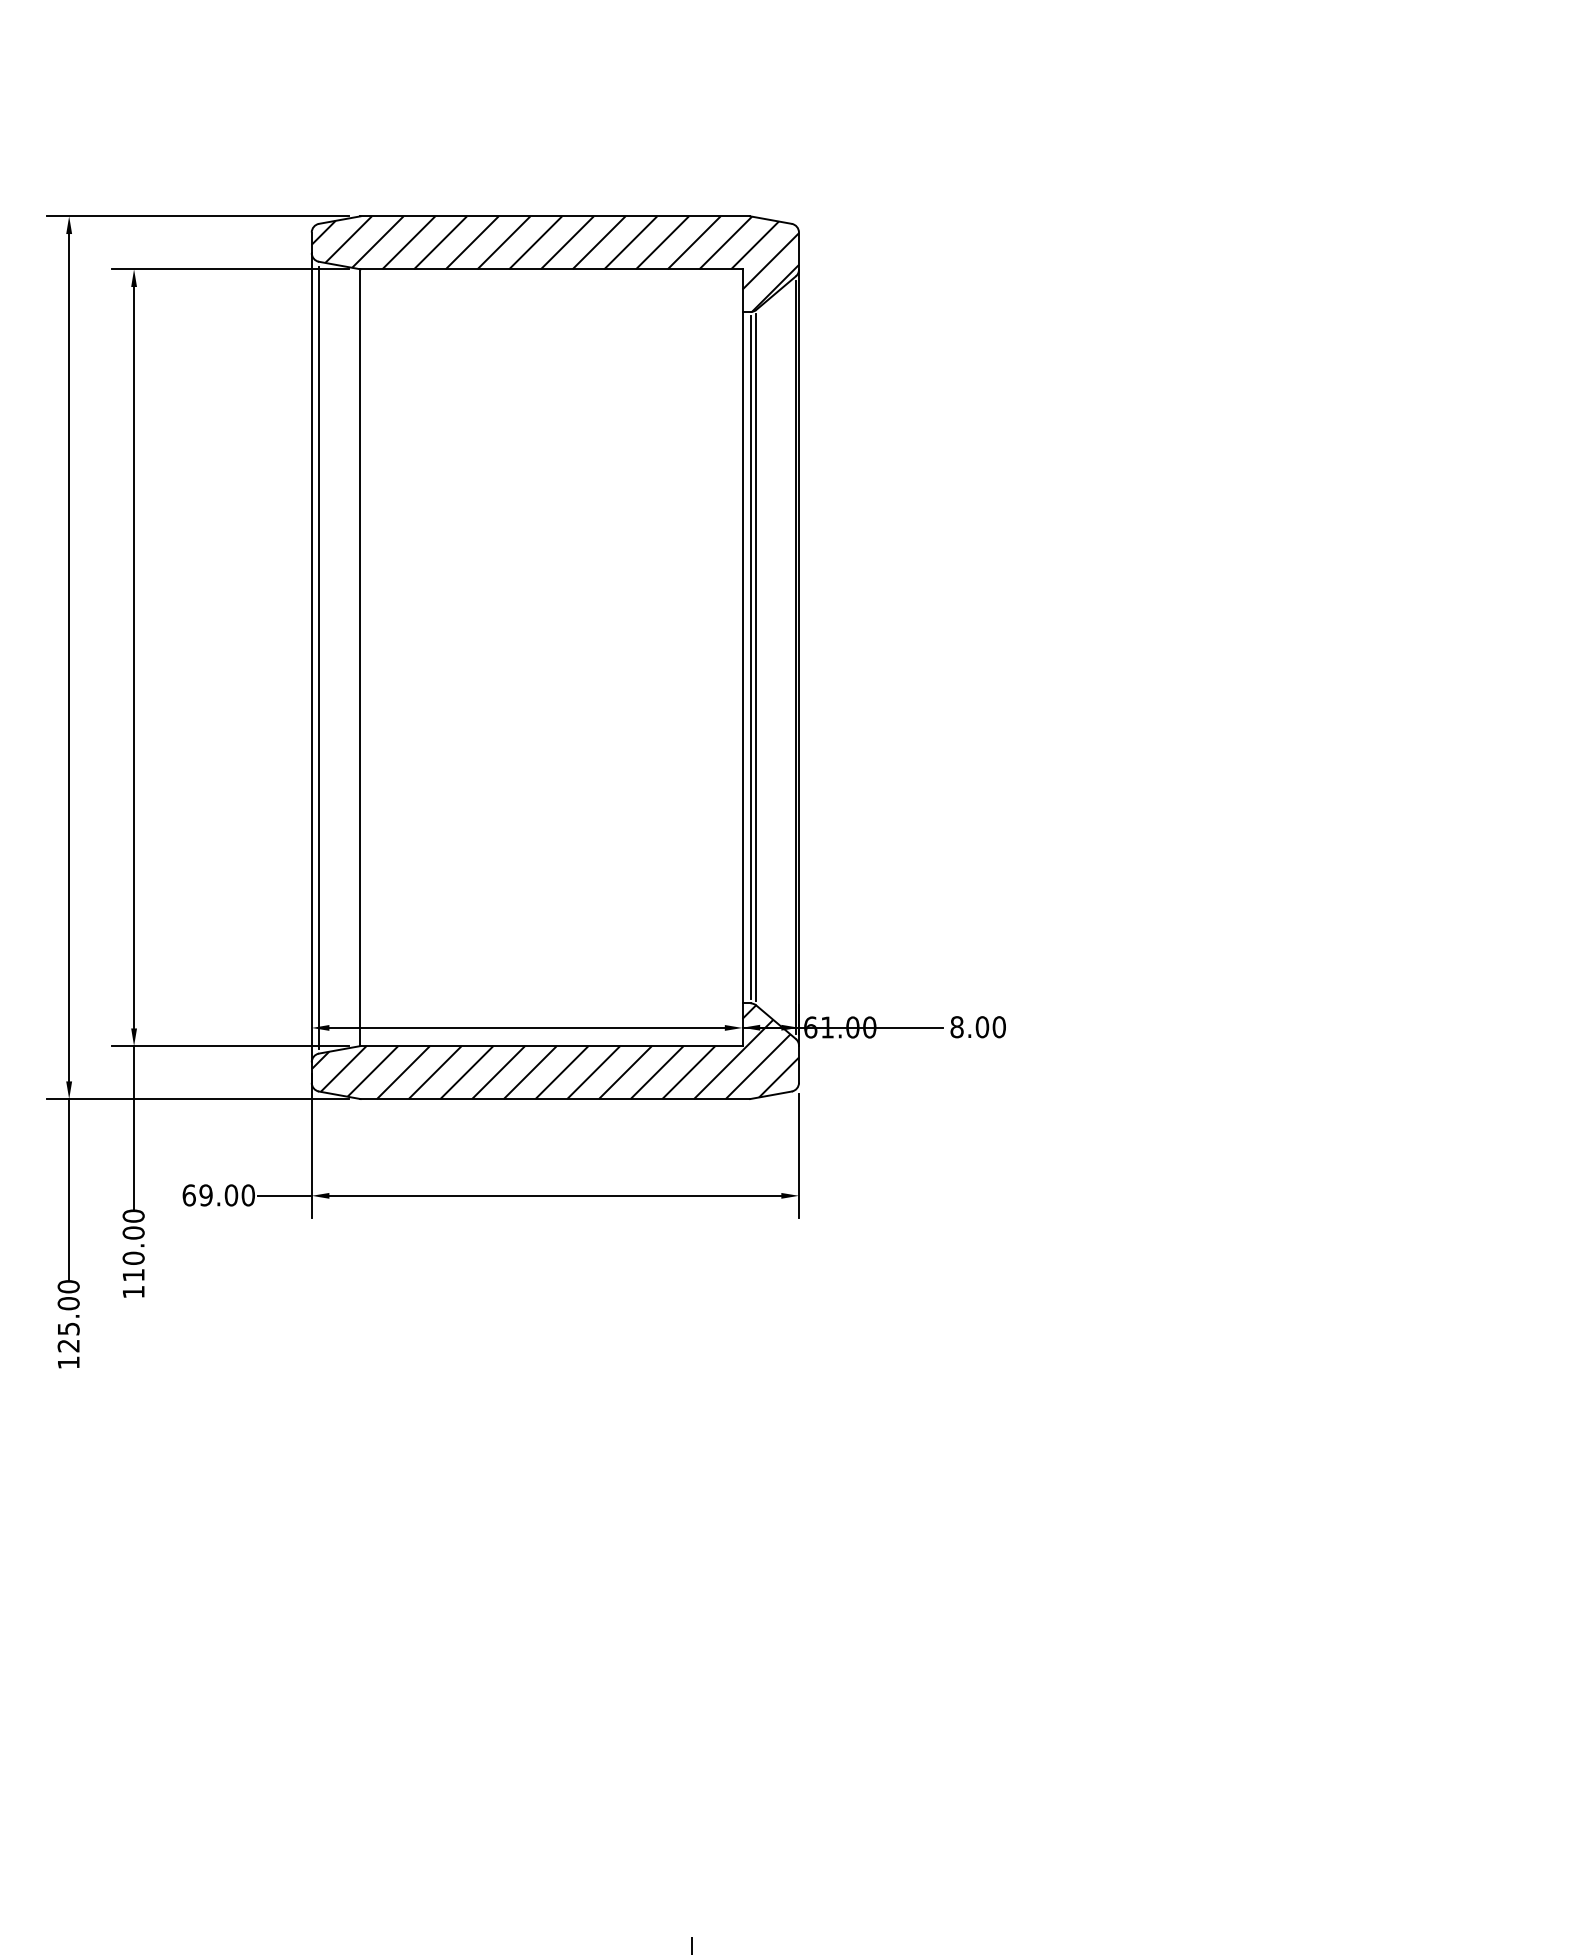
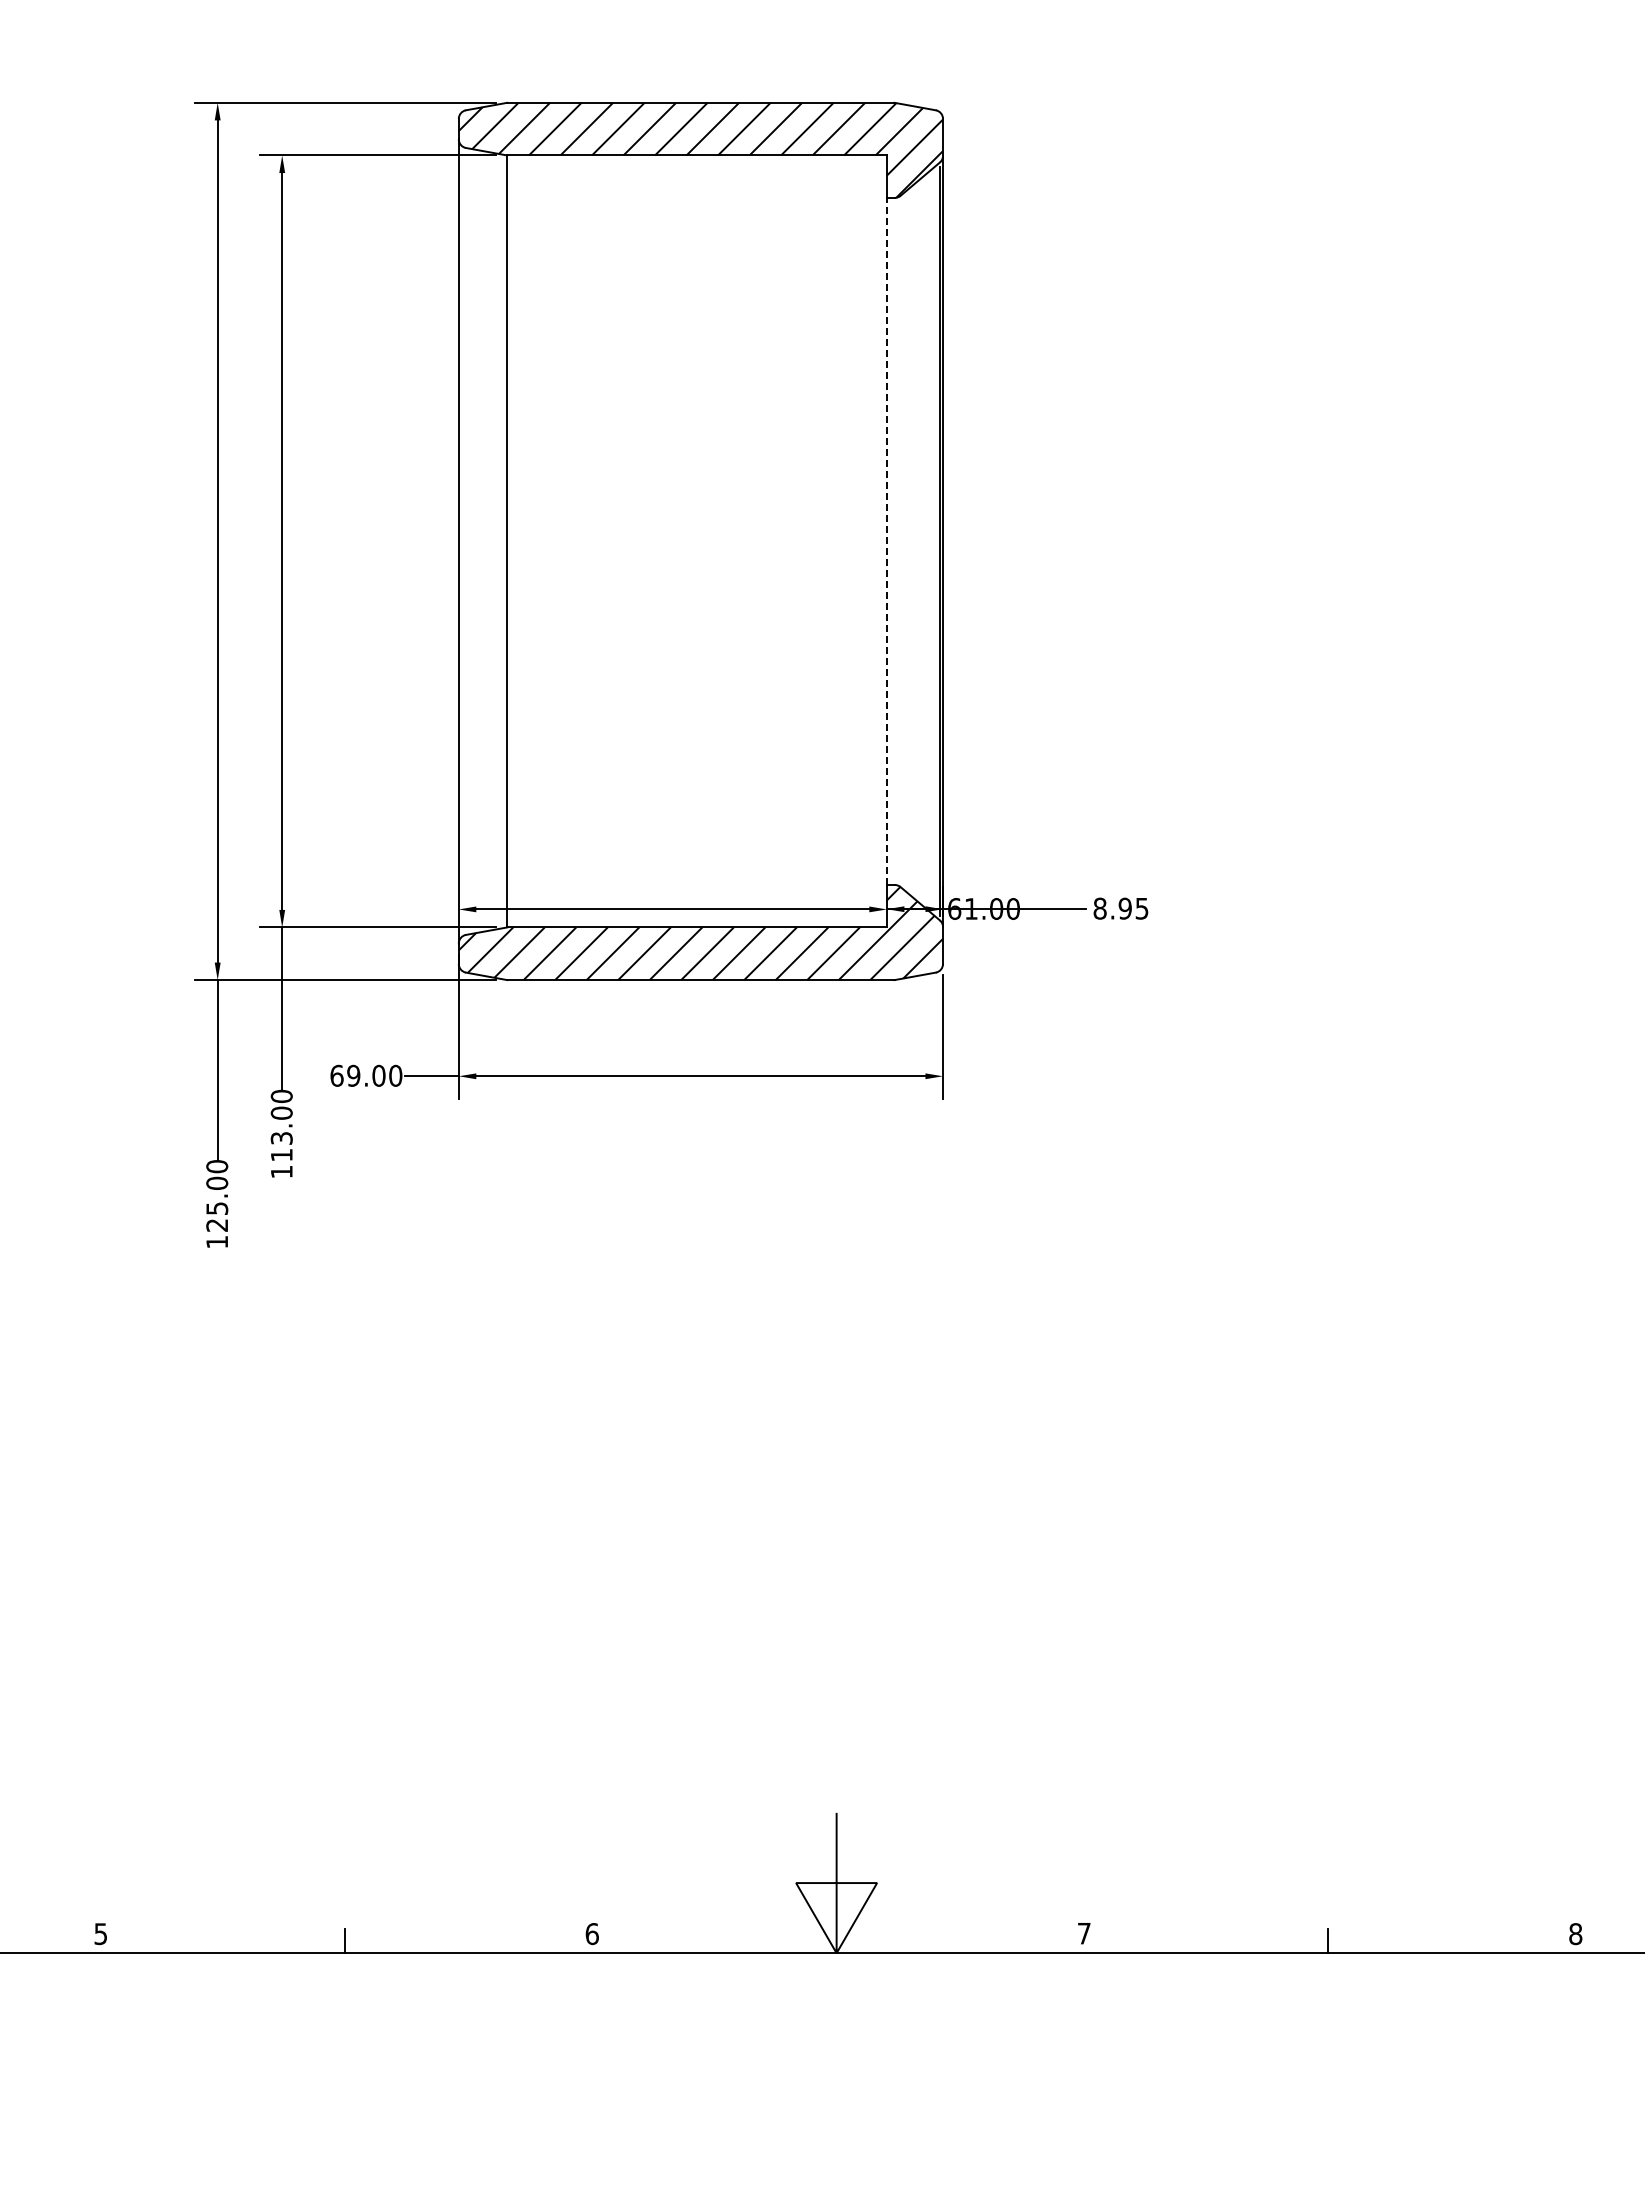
line: (319, 657) -> (466, 541), removed
line: (742, 657) -> (886, 541), solid -> dashed
line: (750, 657) -> (894, 541), removed
line: (756, 657) -> (900, 541), removed
text: (990, 1027) -> (1133, 908), 8.00 -> 8.95
text: (133, 1257) -> (281, 1137), 110.00 -> 113.00

